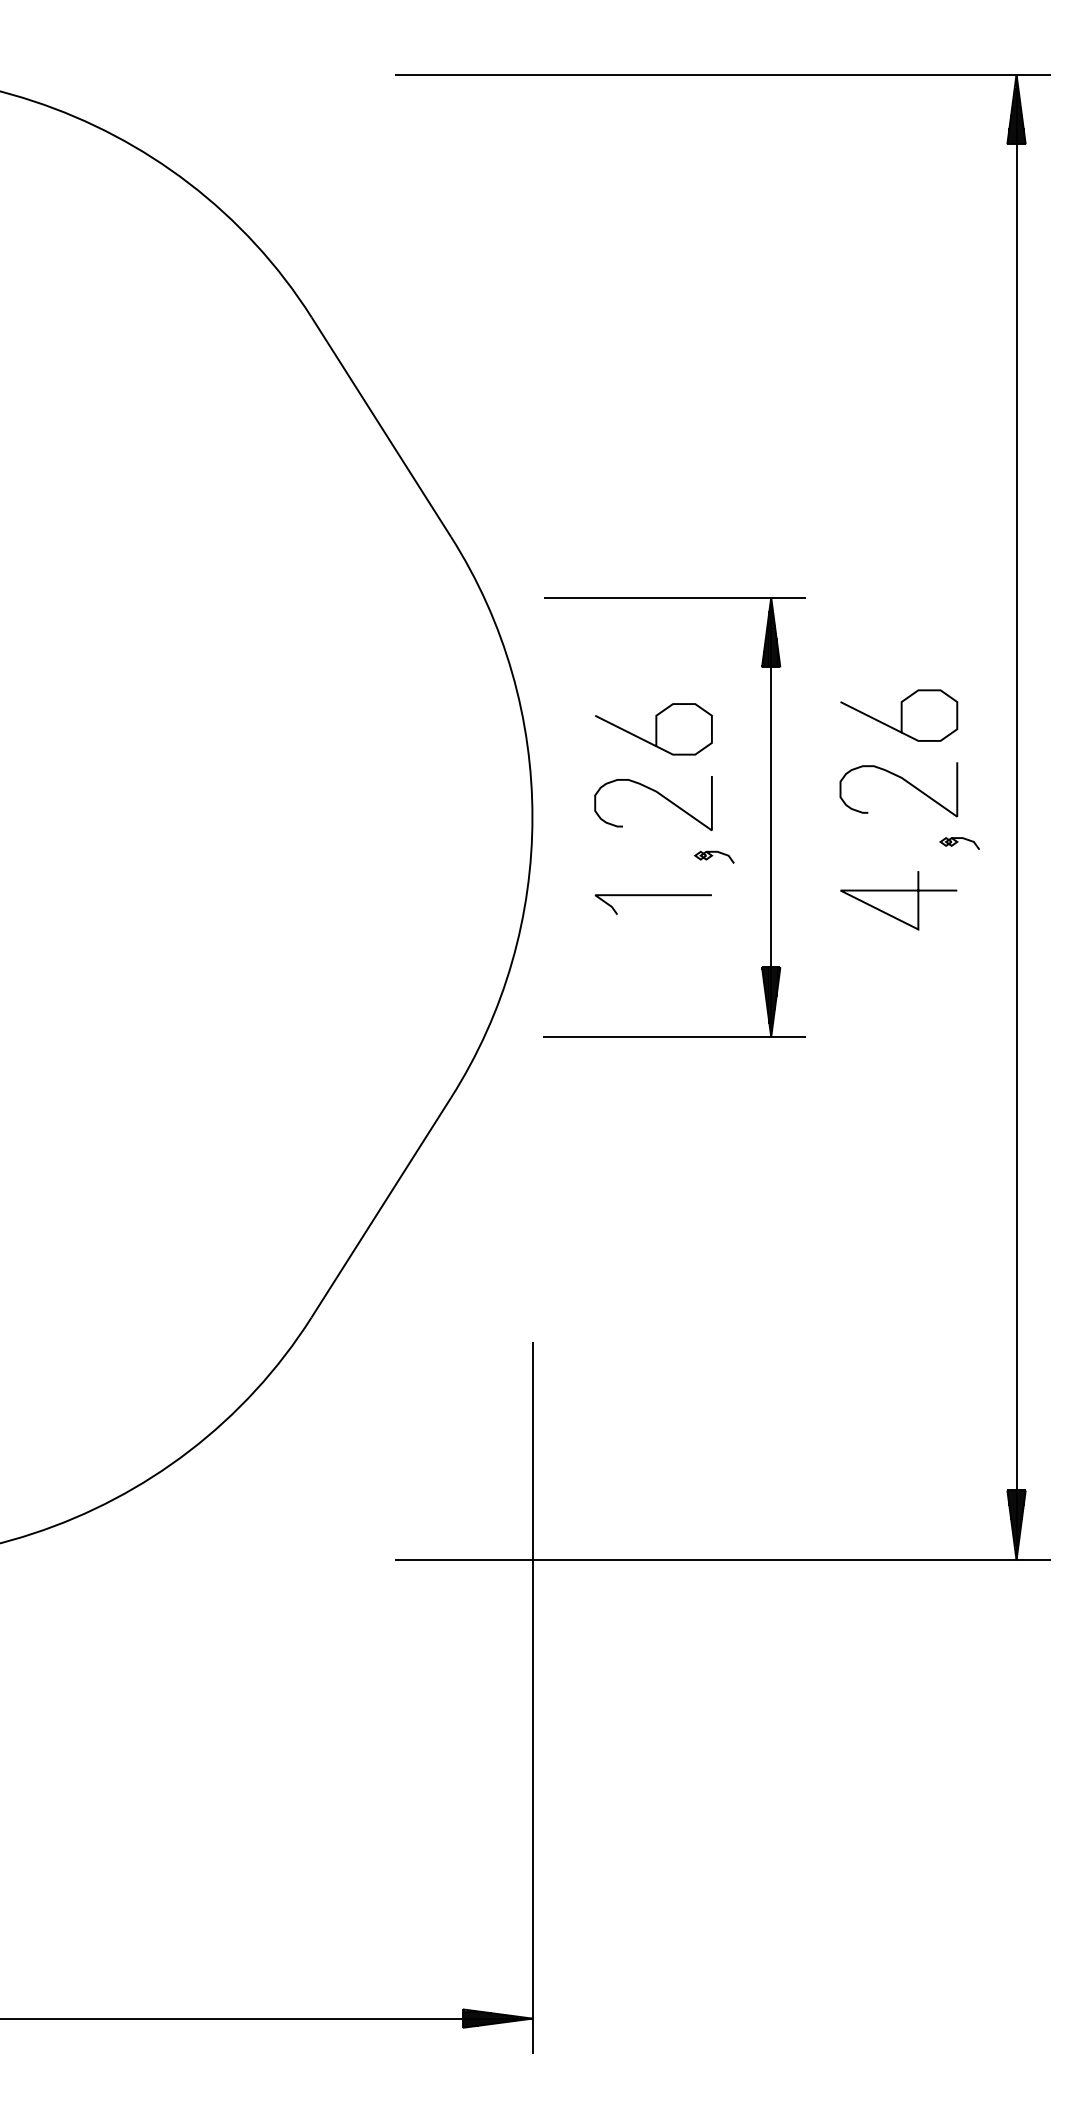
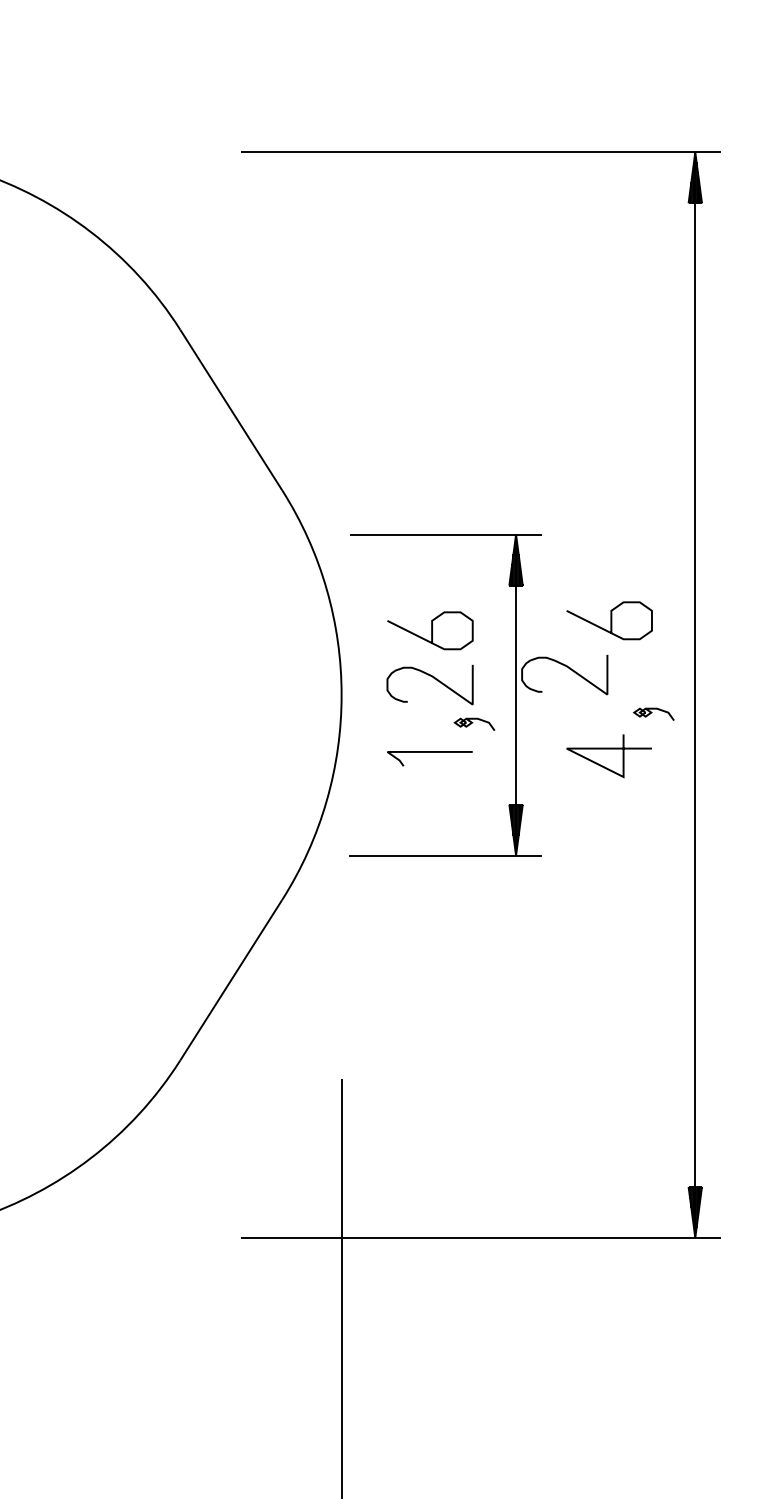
curve: (903, 780) -> (568, 668), moved
part: (959, 843) -> (653, 714), size x1.4
part: (714, 856) -> (474, 723), size x1.4

